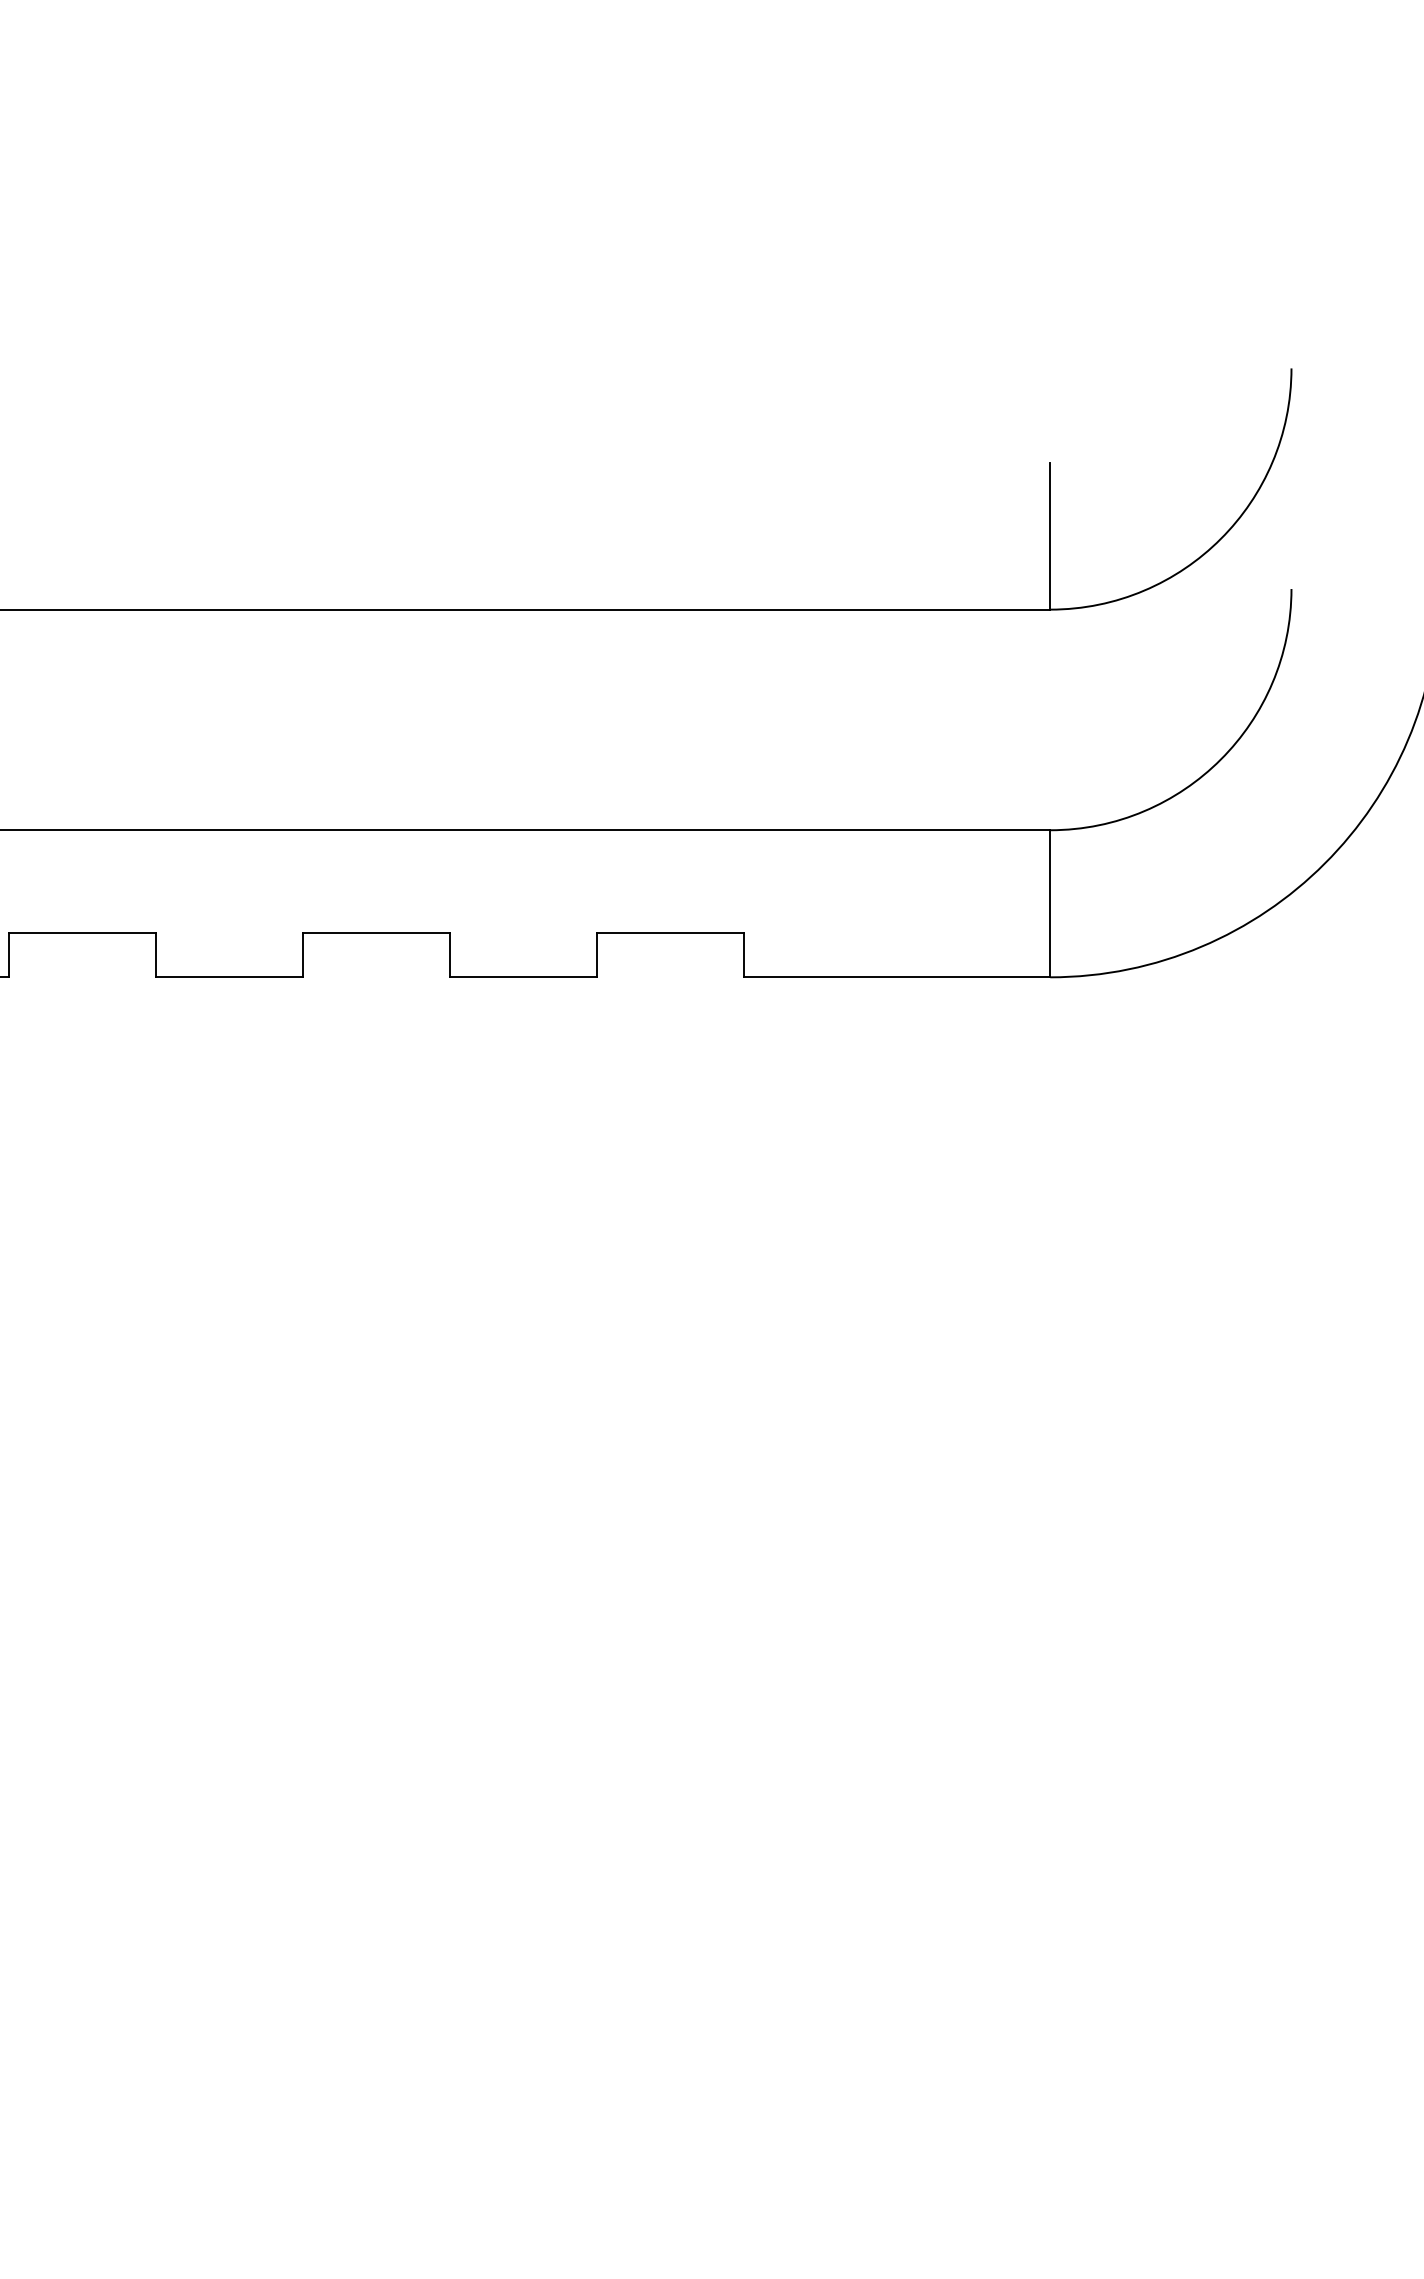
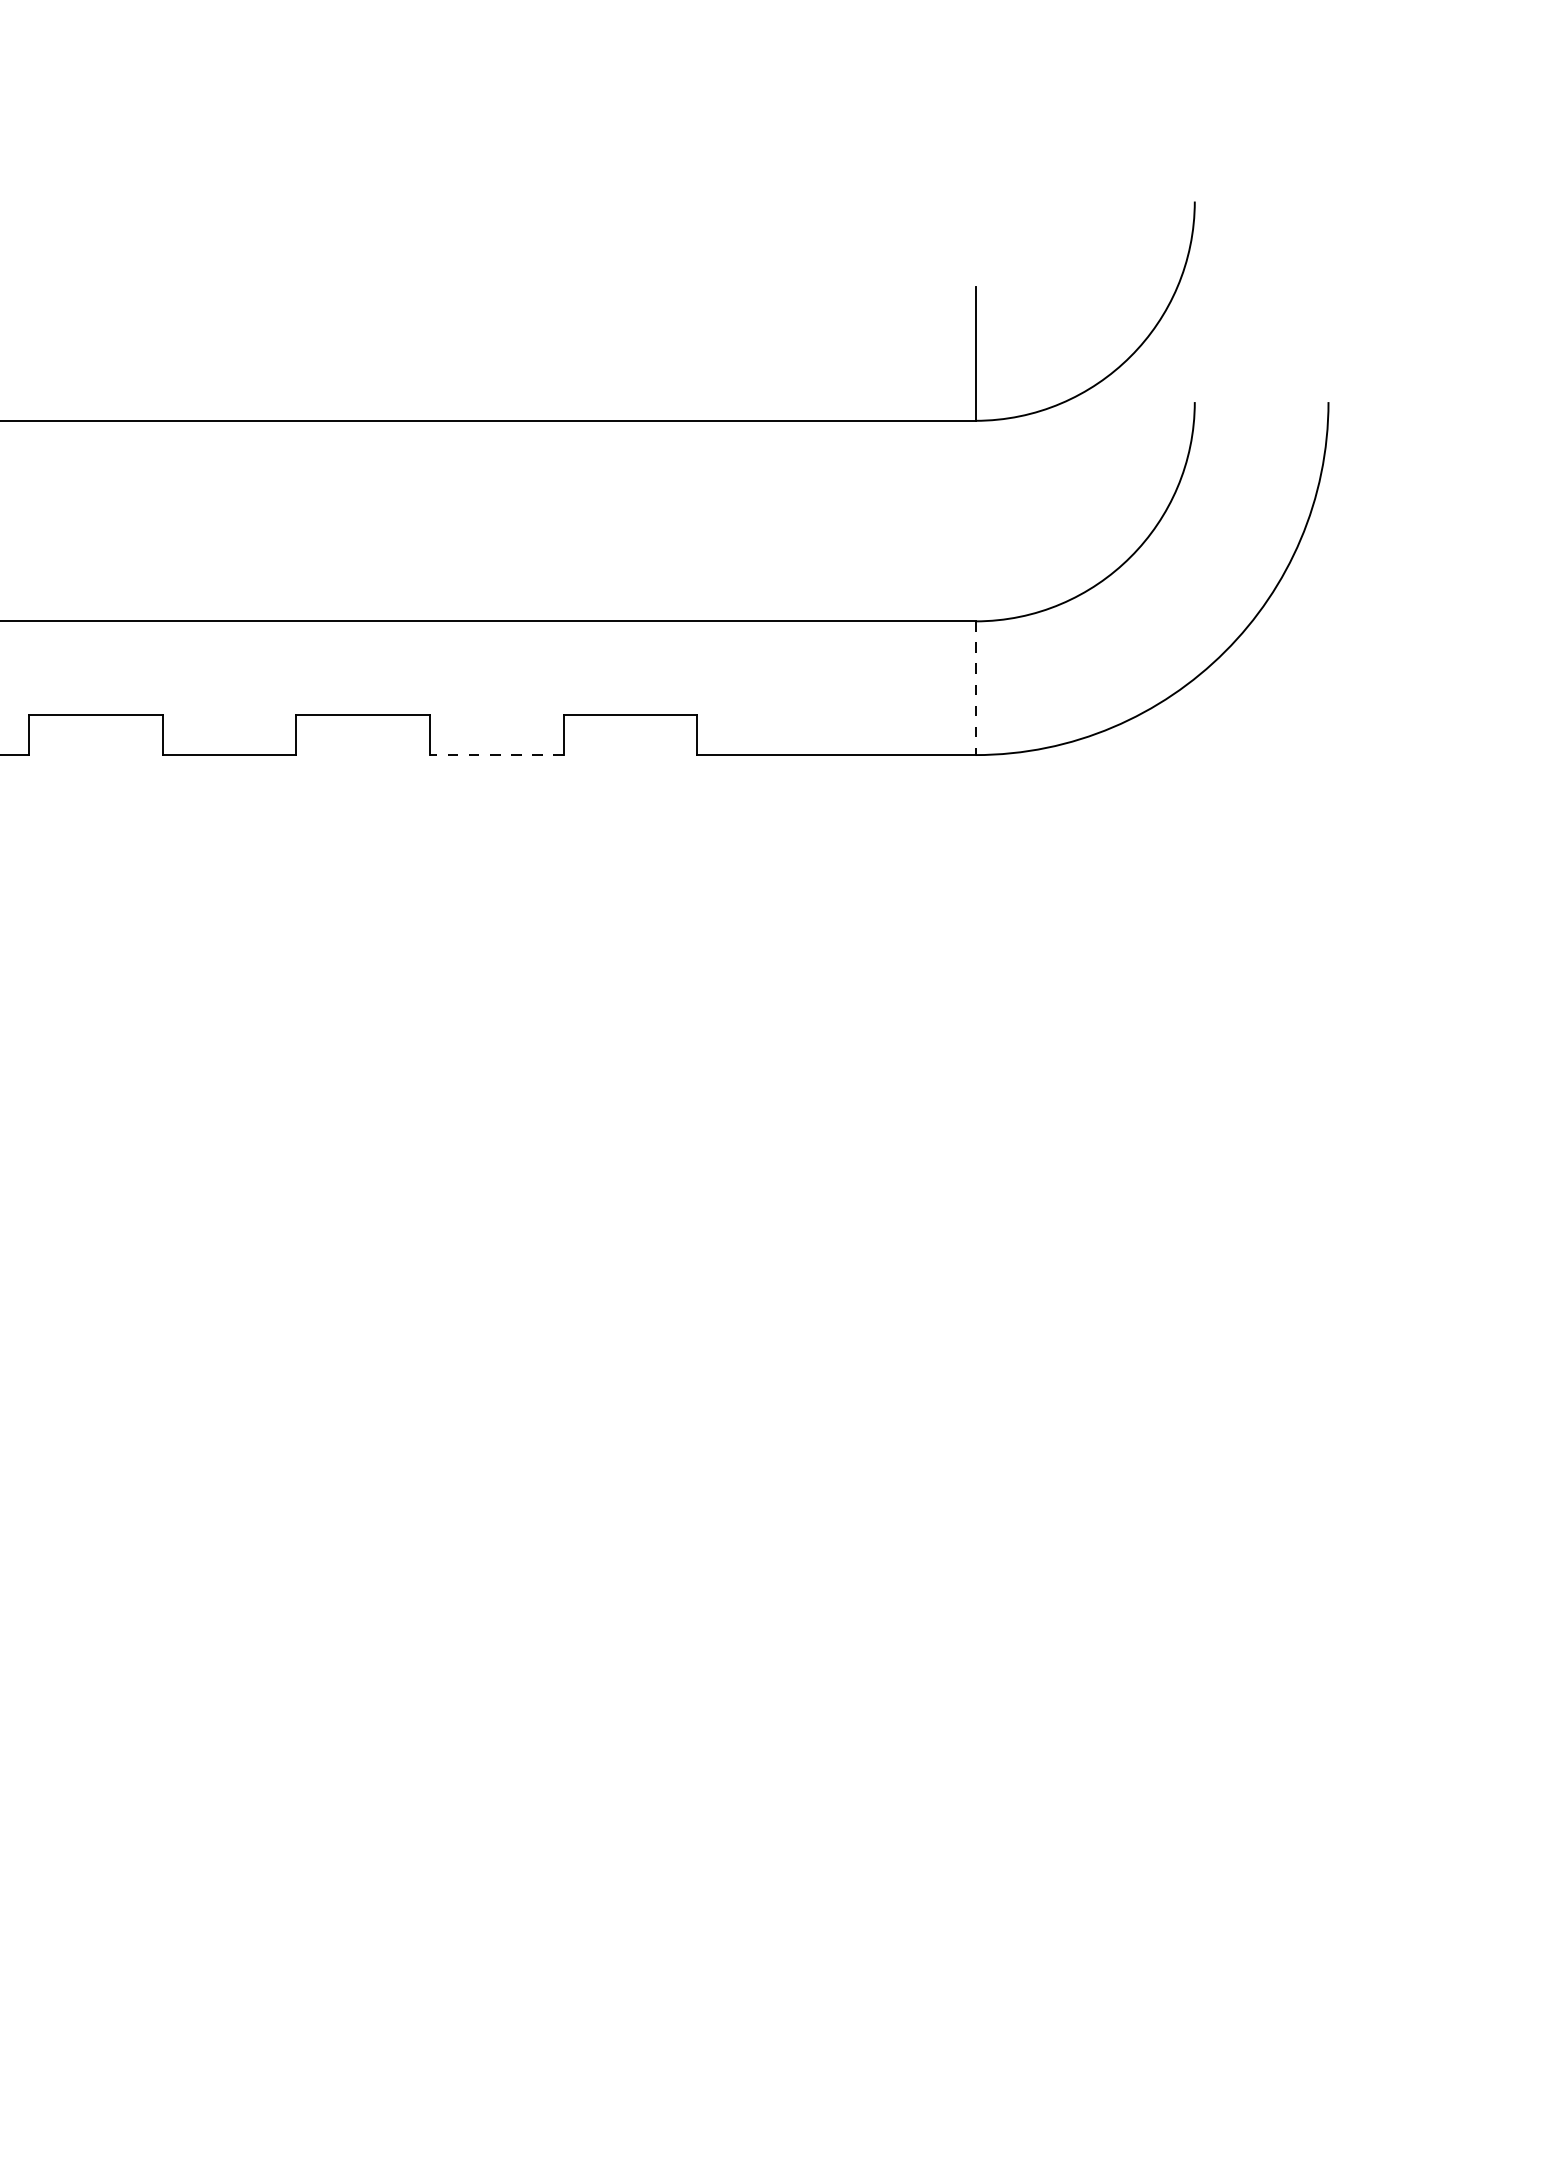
line: (1050, 904) -> (975, 688), solid -> dashed
line: (523, 977) -> (496, 755), solid -> dashed

